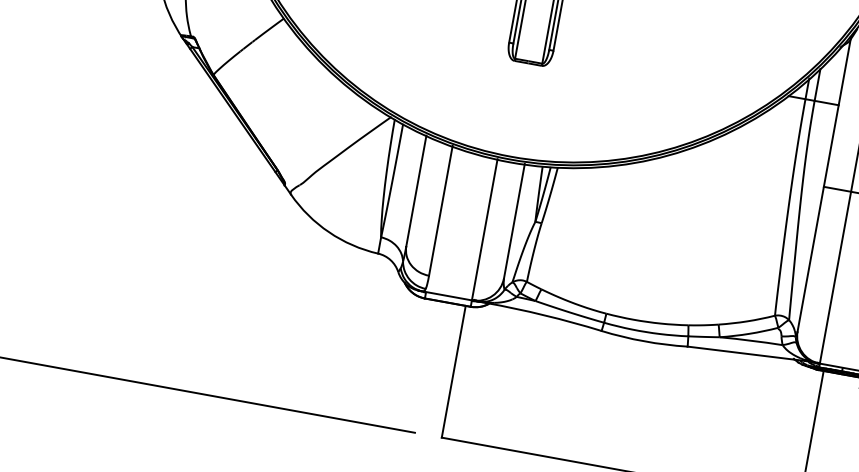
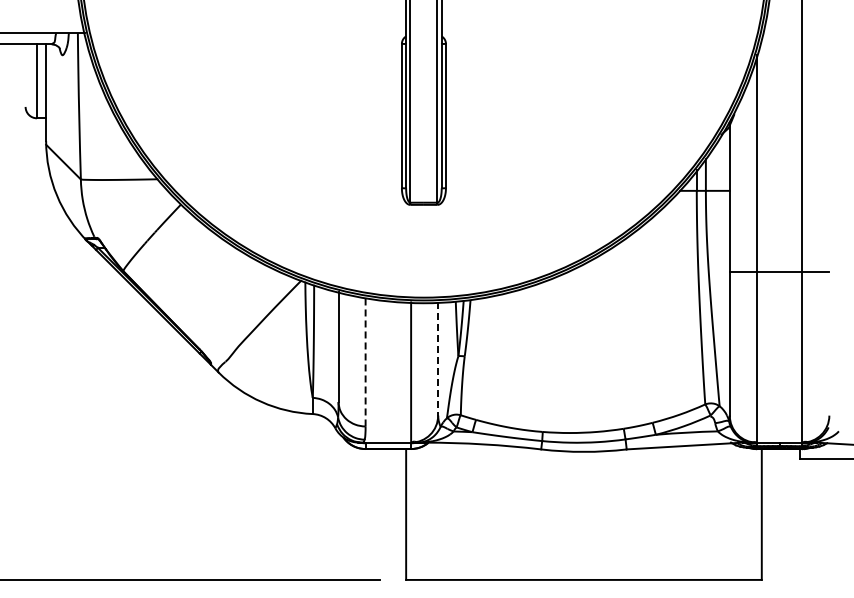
line: (440, 210) -> (365, 361), solid -> dashed
line: (514, 220) -> (438, 358), solid -> dashed

